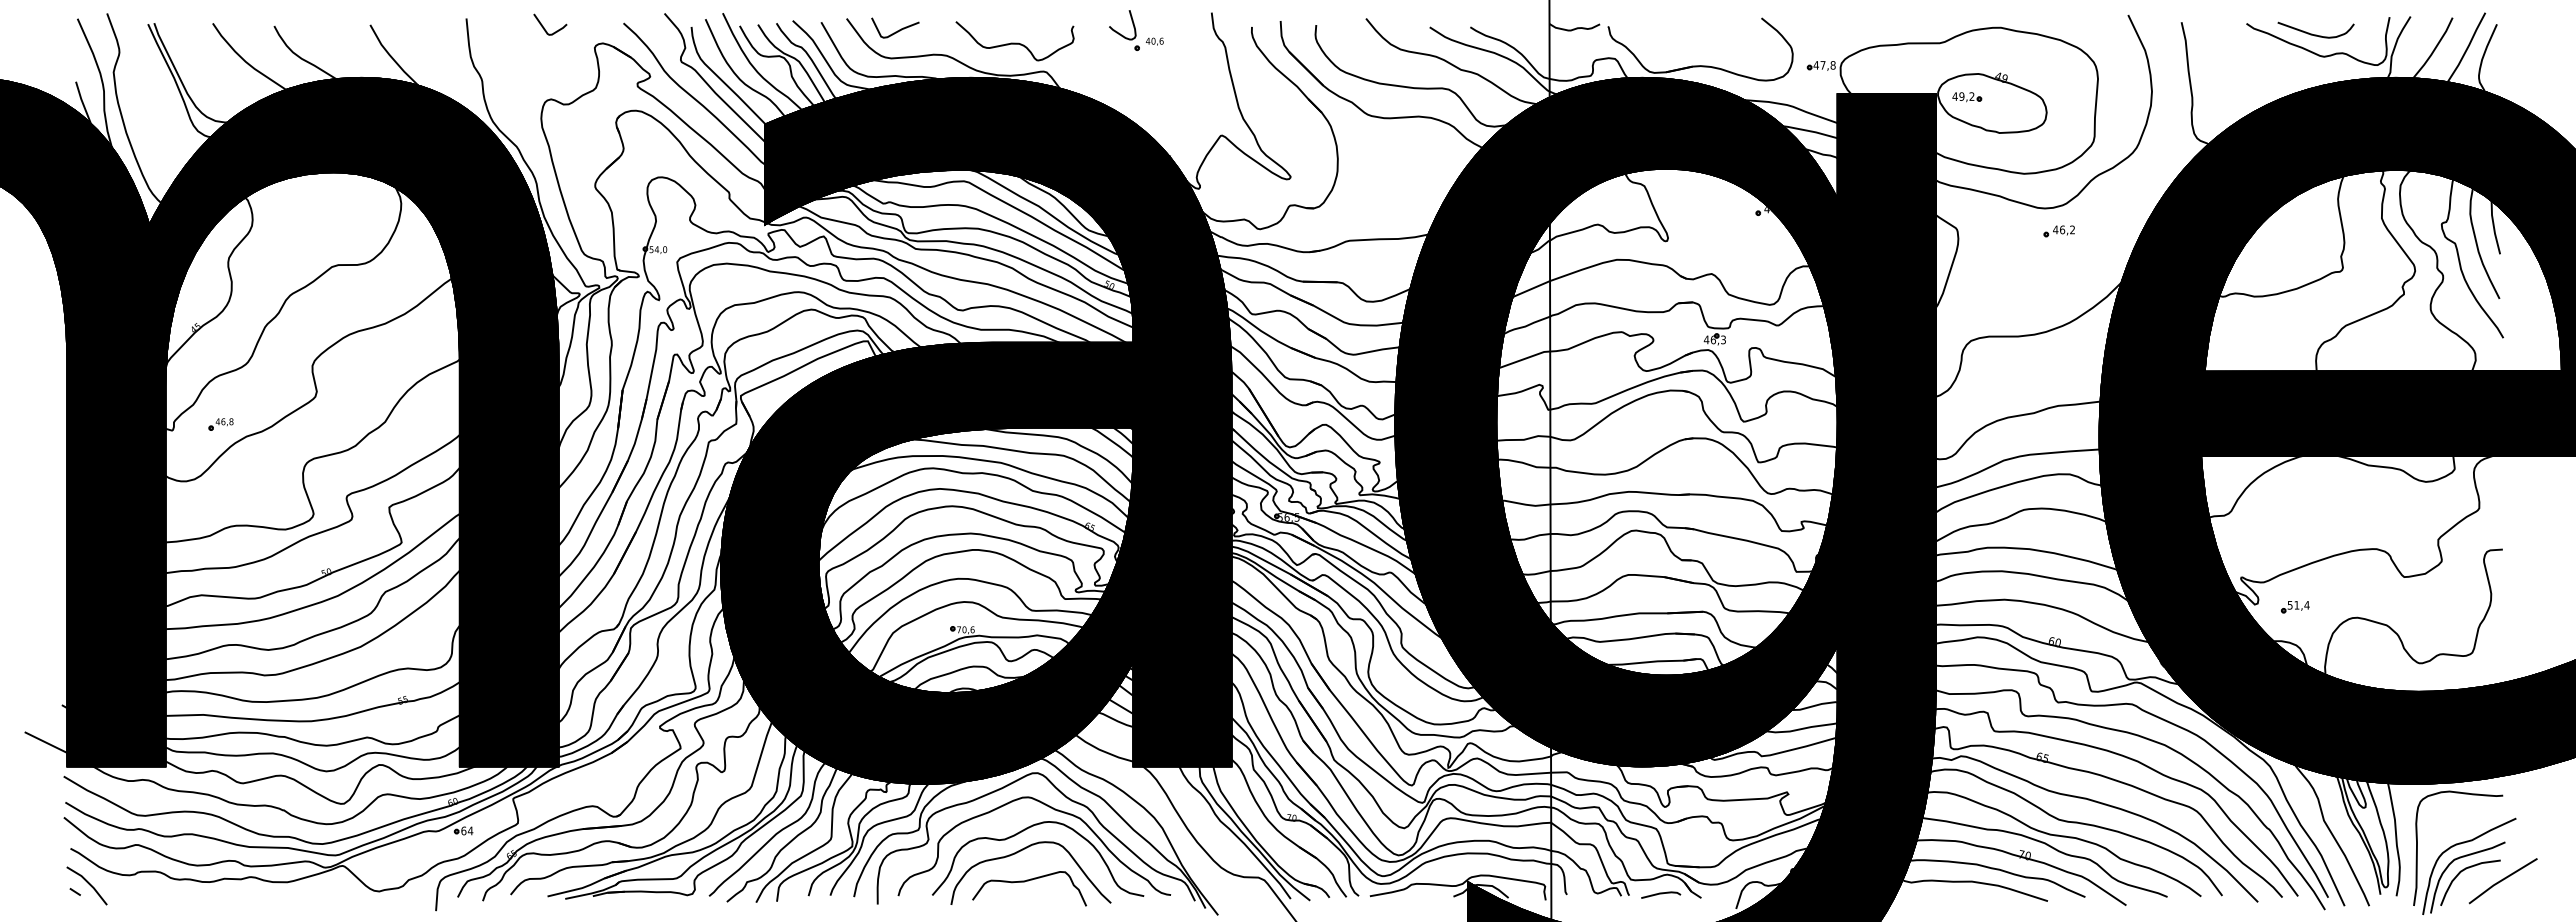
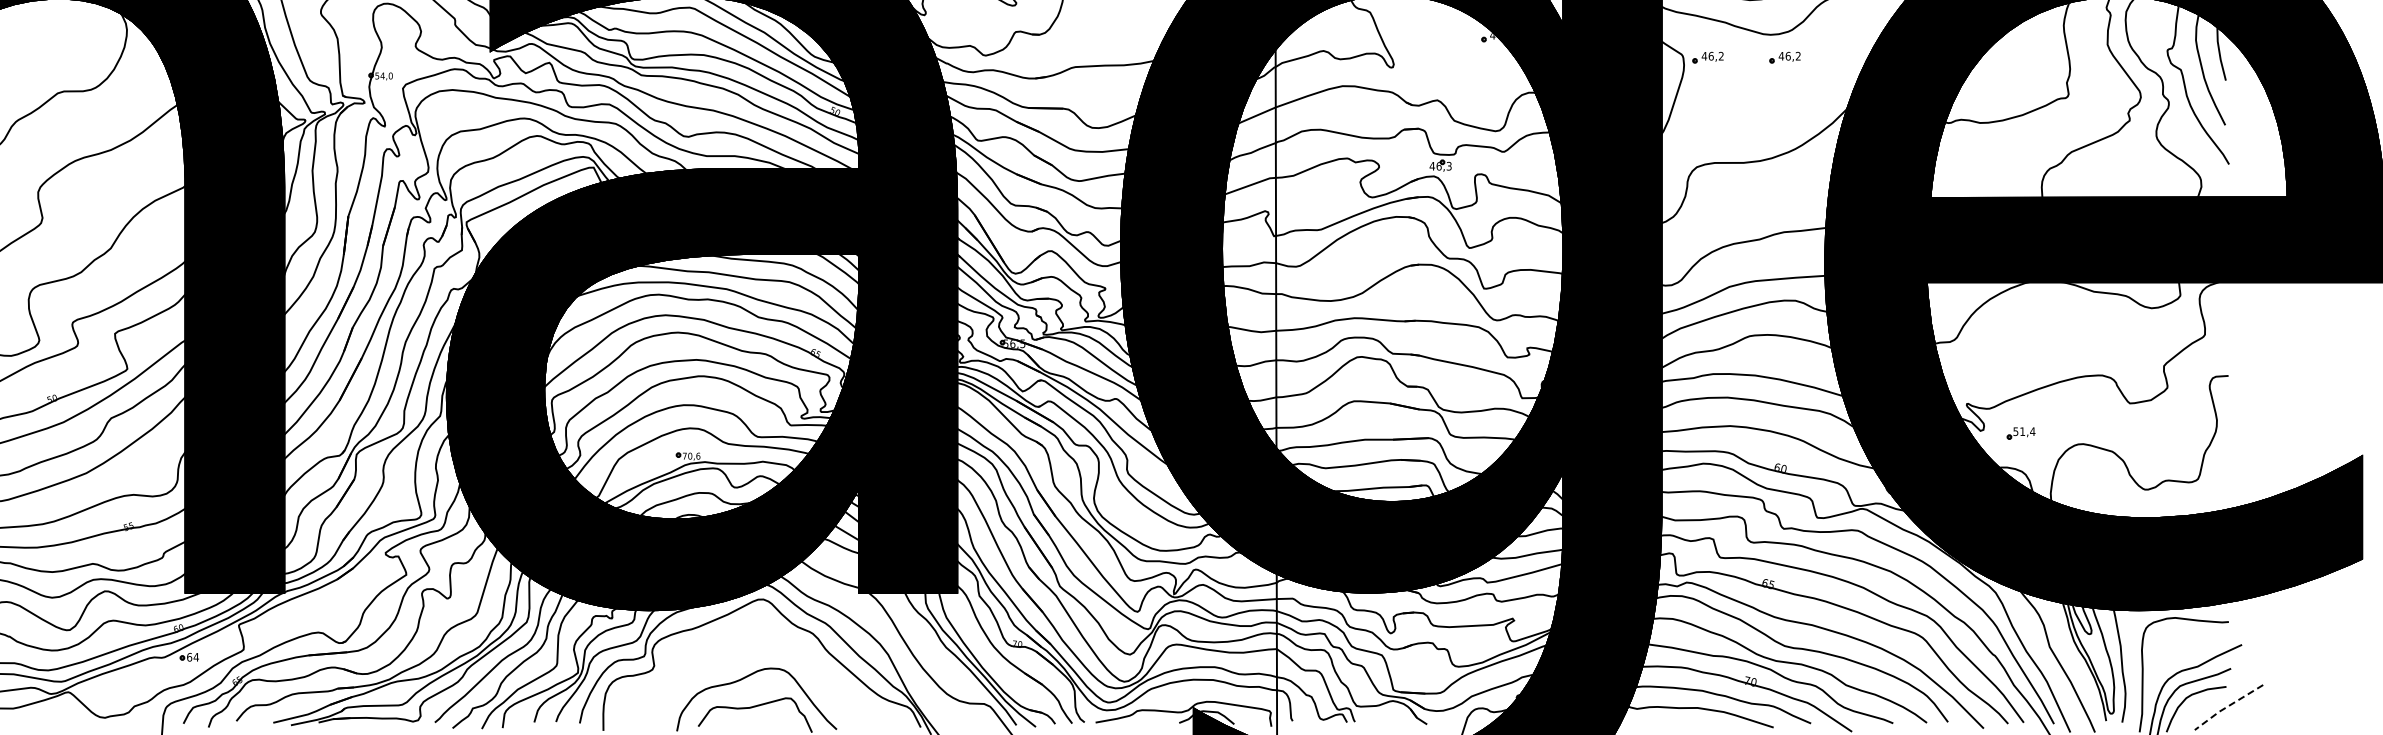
part: (1981, 231) -> (1707, 57), added
part: (1025, 830) -> (751, 656), removed
line: (2502, 880) -> (2228, 706), solid -> dashed
line: (1661, 894) -> (1387, 720), removed

